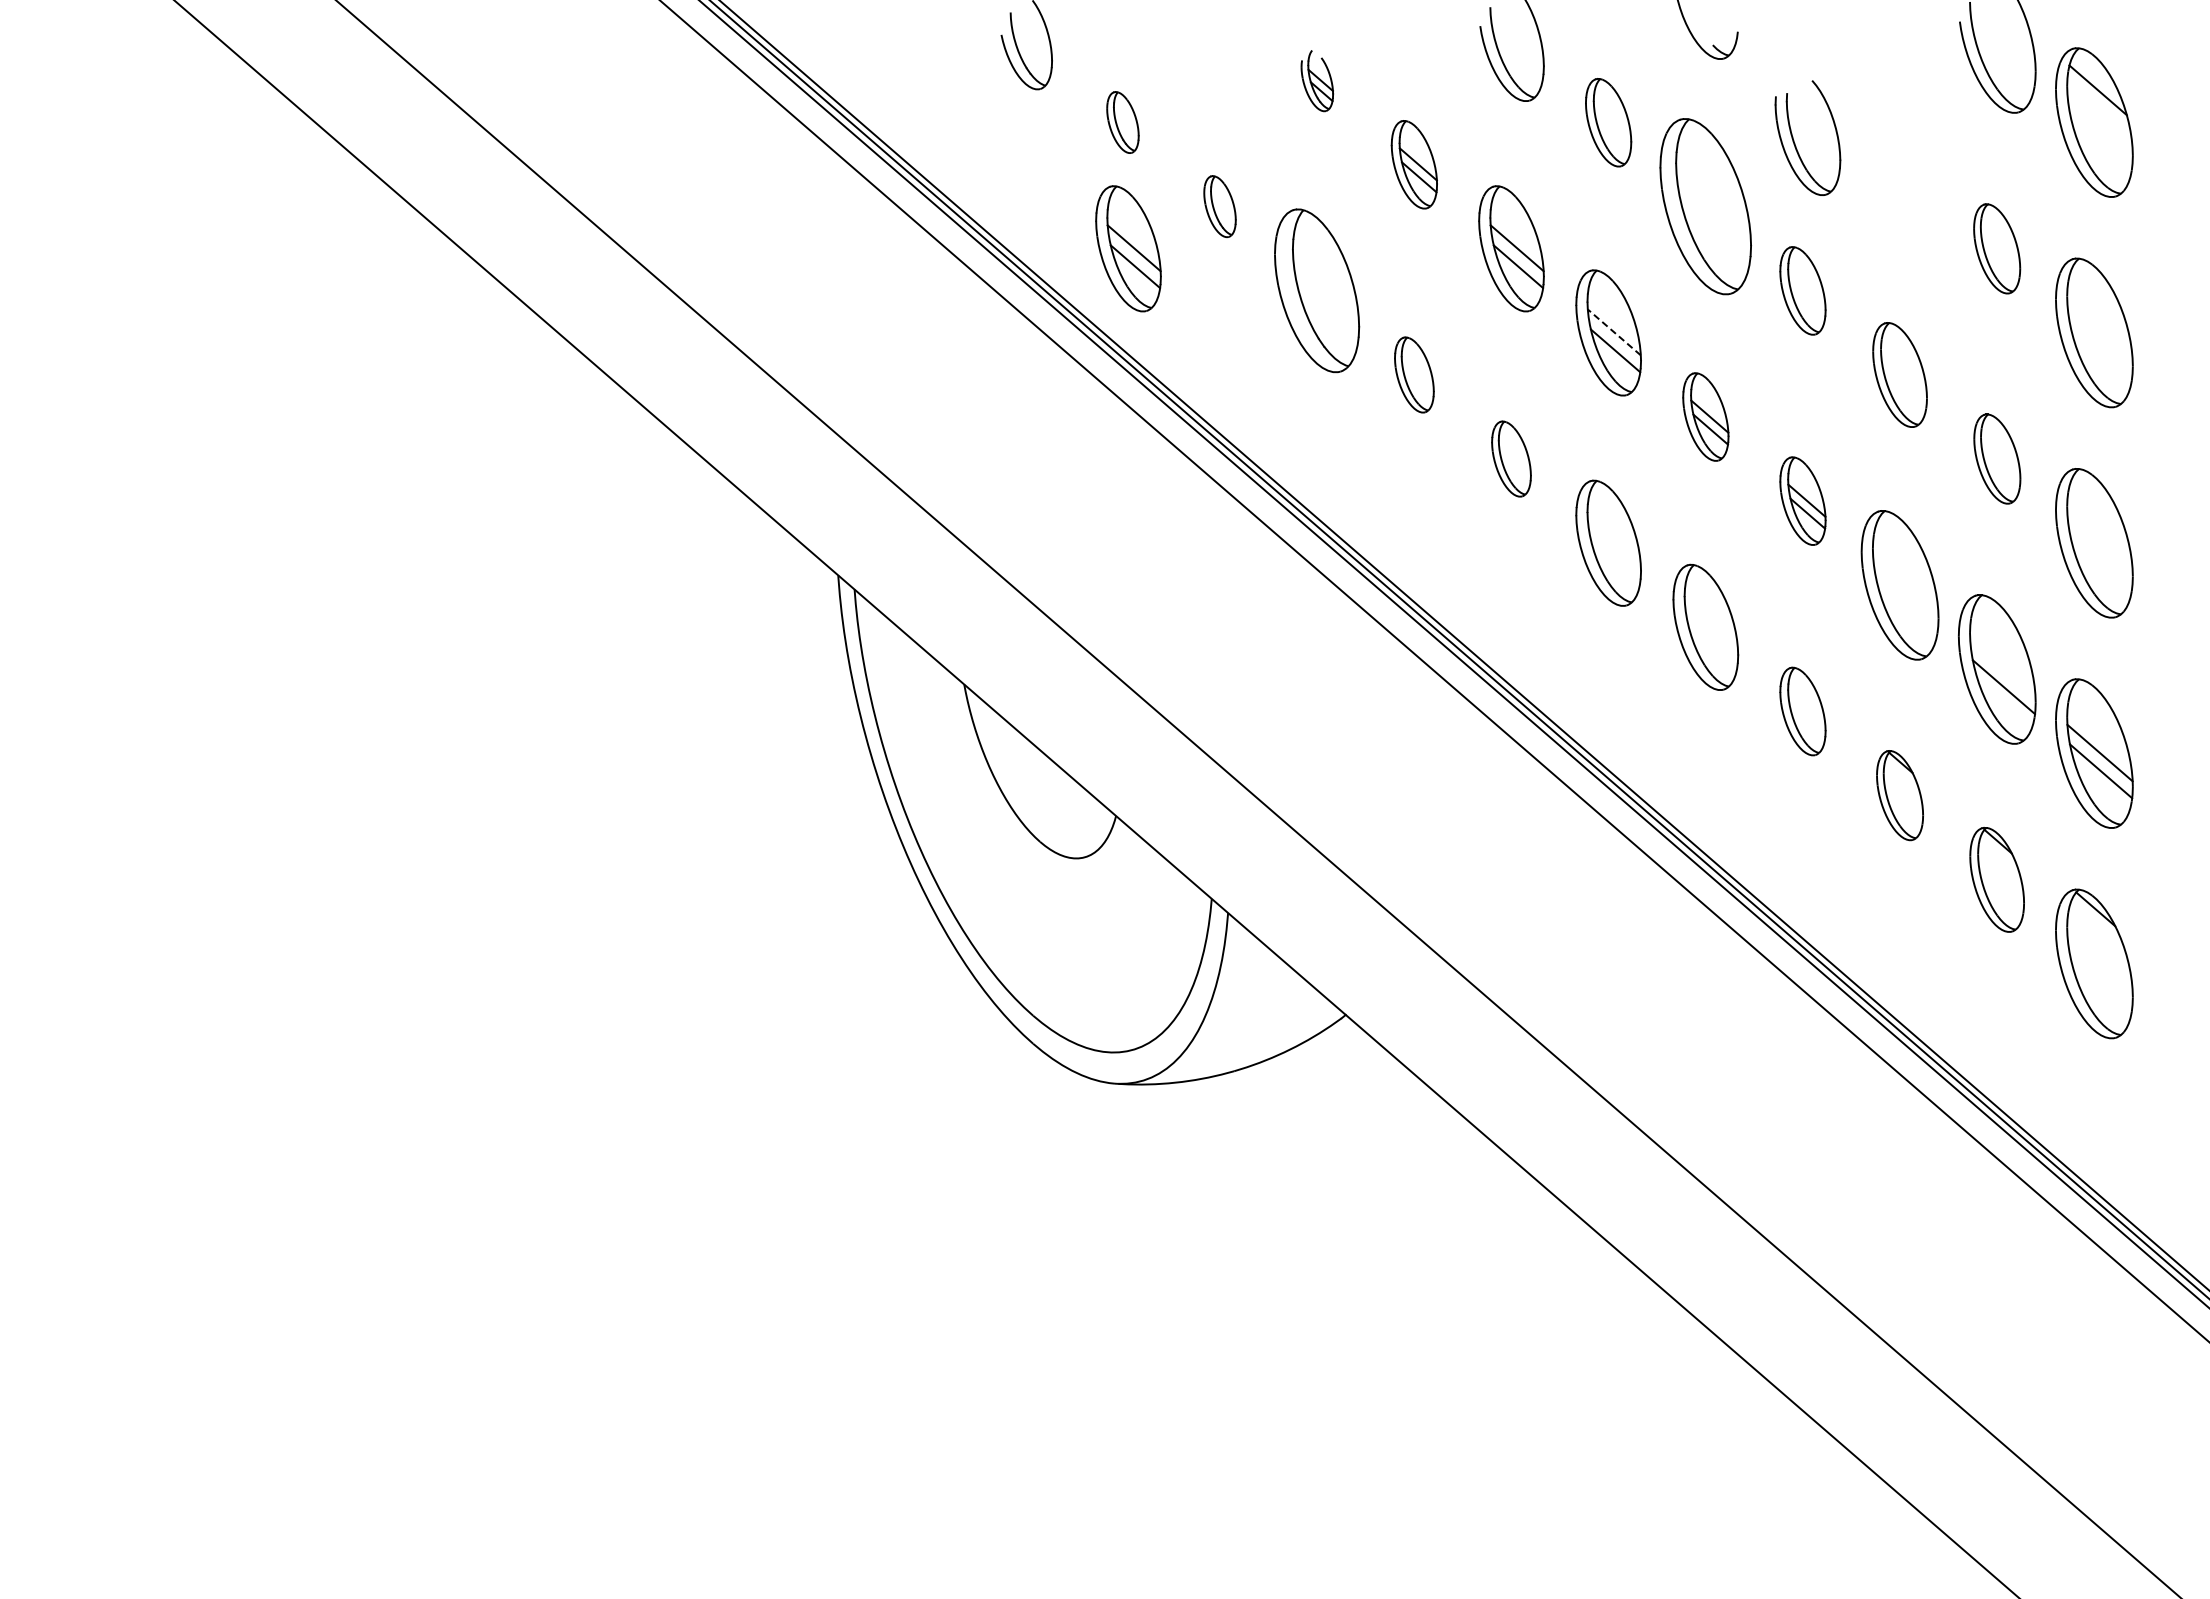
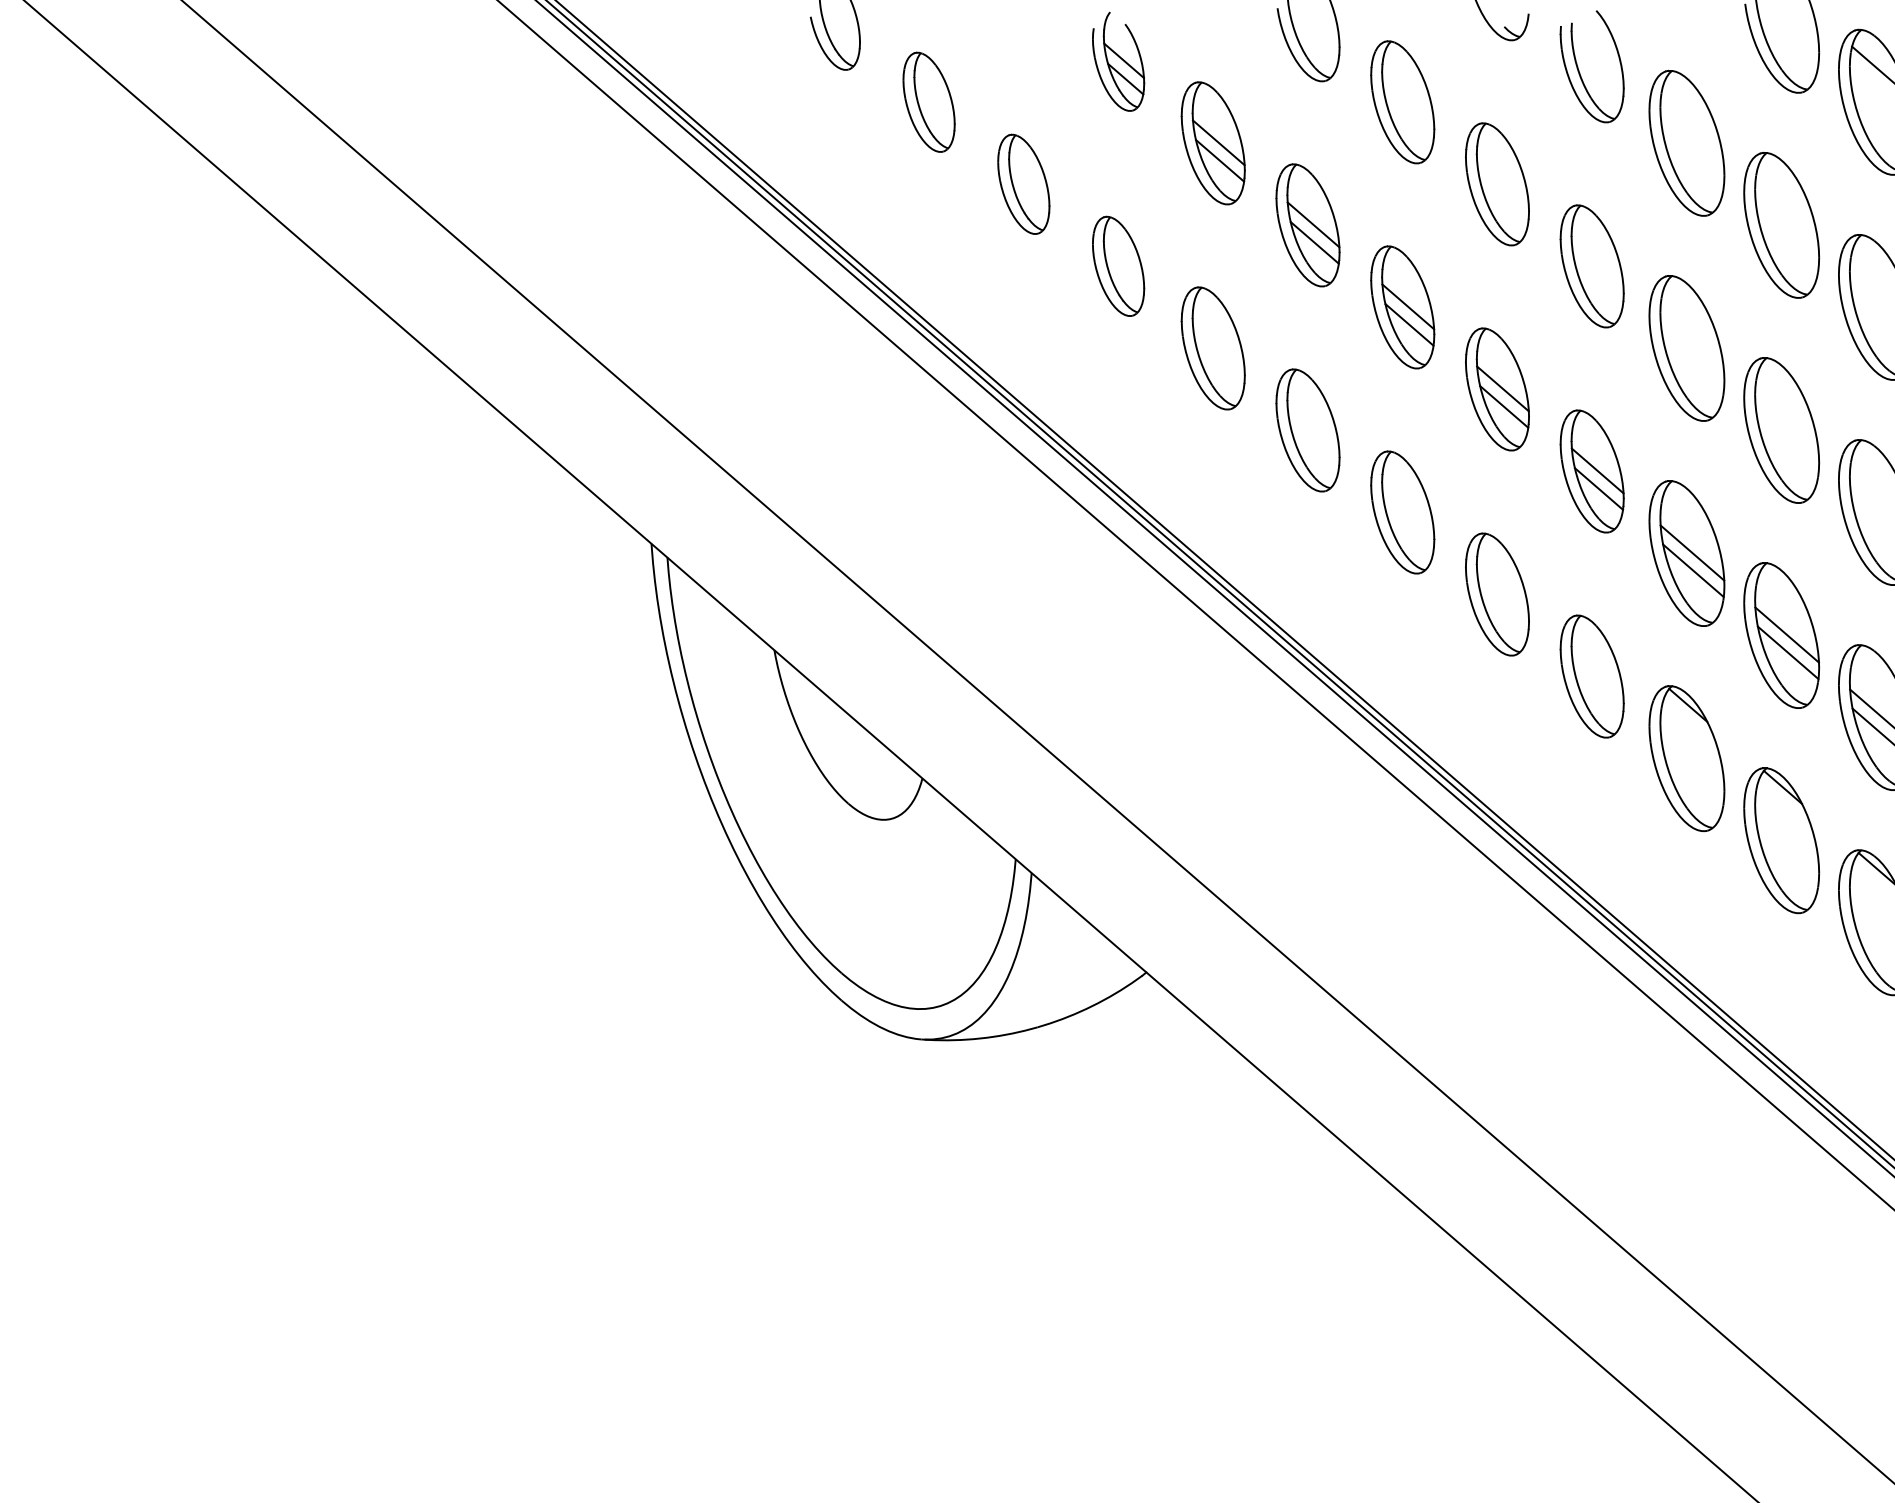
part: (1317, 80) -> (1118, 61), size x1.67
part: (1122, 122) -> (928, 102), size x1.67
part: (1608, 122) -> (1402, 102), size x1.43
part: (1794, 140) -> (1579, 69), moved
part: (1414, 164) -> (1213, 143), size x1.43
part: (1899, 164) -> (1686, 143), added
part: (1219, 206) -> (1023, 184), size x1.67
part: (1705, 206) -> (1497, 184), size x0.71
part: (1128, 248) -> (934, 225), removed
part: (1996, 248) -> (1780, 225), size x1.67
part: (1317, 290) -> (1118, 266), size x0.62
part: (1802, 290) -> (1591, 266), size x1.43
line: (1613, 332) -> (1407, 306), dashed -> solid
part: (1414, 374) -> (1213, 347), size x1.67
part: (1899, 374) -> (1686, 347), size x1.43
part: (1705, 416) -> (1497, 388), size x1.43
part: (1511, 458) -> (1308, 429), size x1.67
part: (1997, 458) -> (1781, 429), size x1.67
part: (1802, 500) -> (1591, 470), size x1.43
line: (1905, 584) -> (1692, 552), added
line: (1906, 602) -> (1693, 570), added
line: (2002, 668) -> (1786, 634), added
part: (1802, 711) -> (1591, 676), size x1.43
part: (1899, 795) -> (1686, 758), size x1.67
part: (1996, 879) -> (1780, 840), size x1.43

